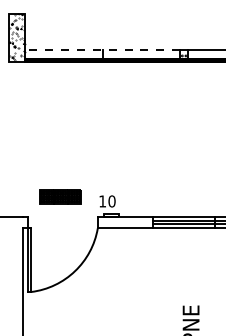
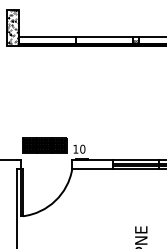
line: (102, 50) -> (75, 37), dashed -> solid
part: (60, 196) -> (44, 145), size x1.43

